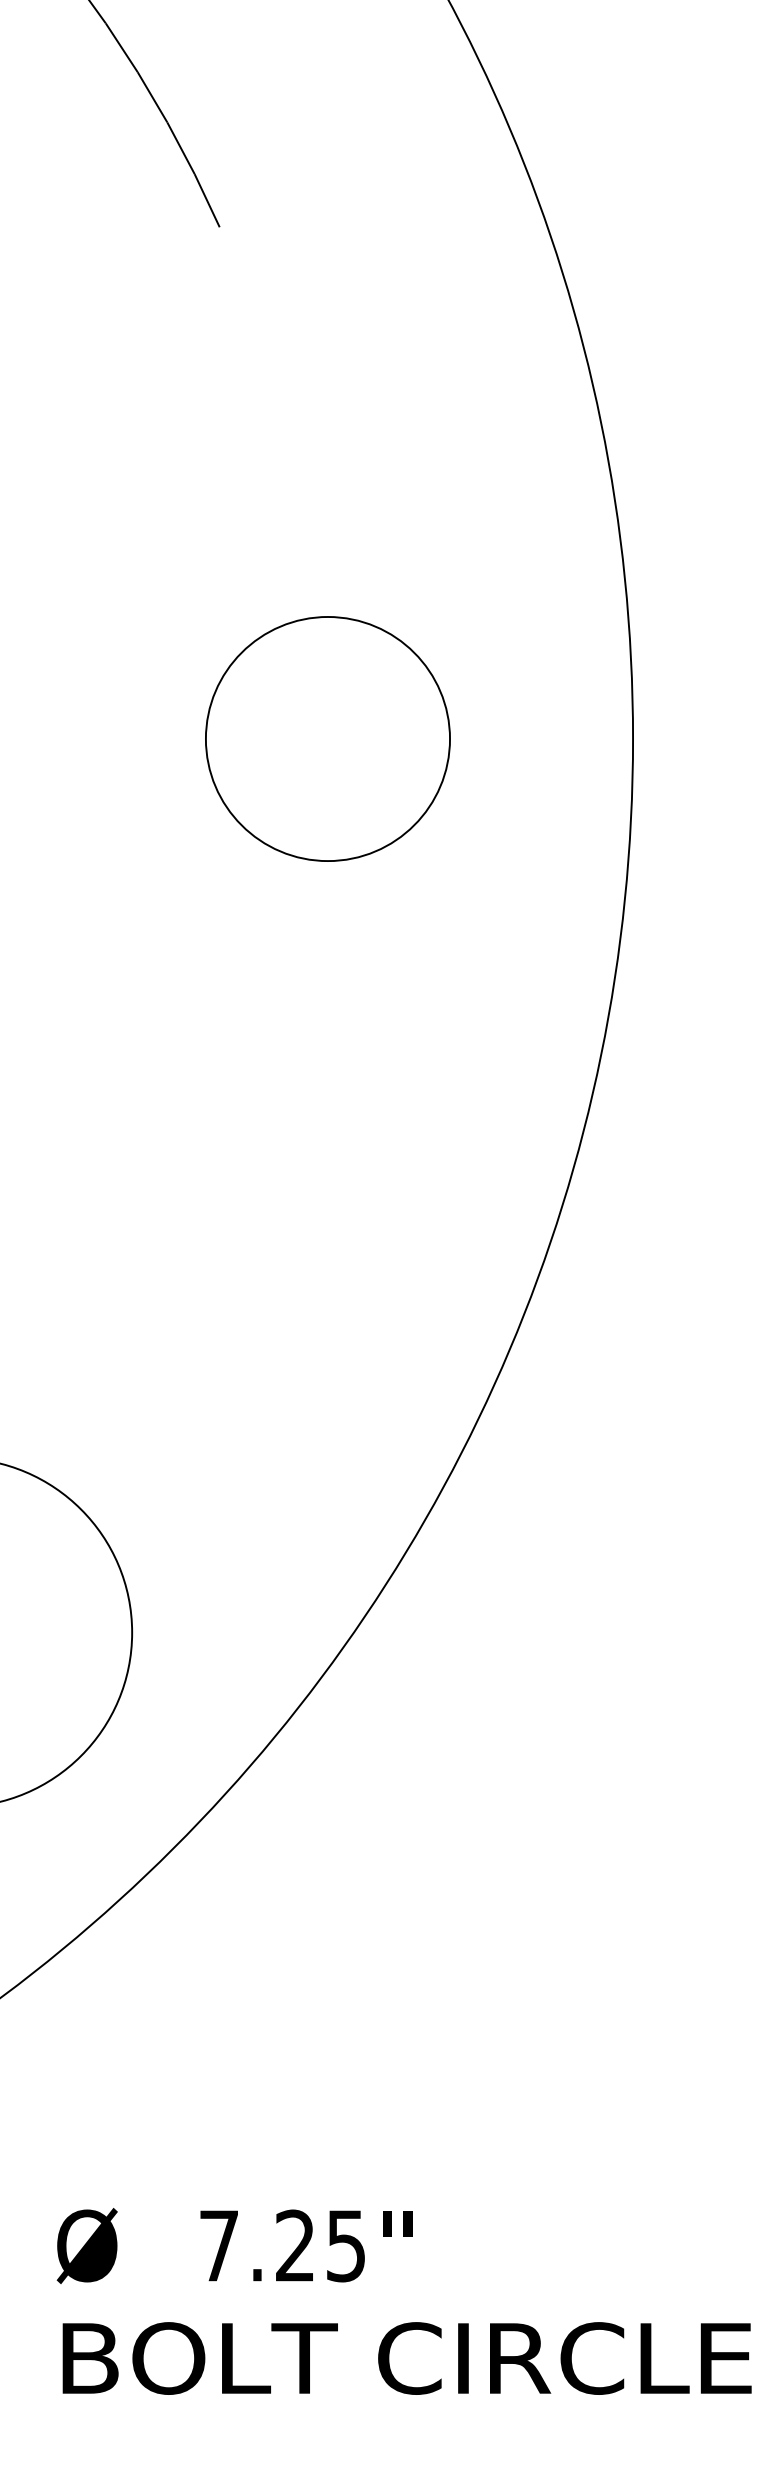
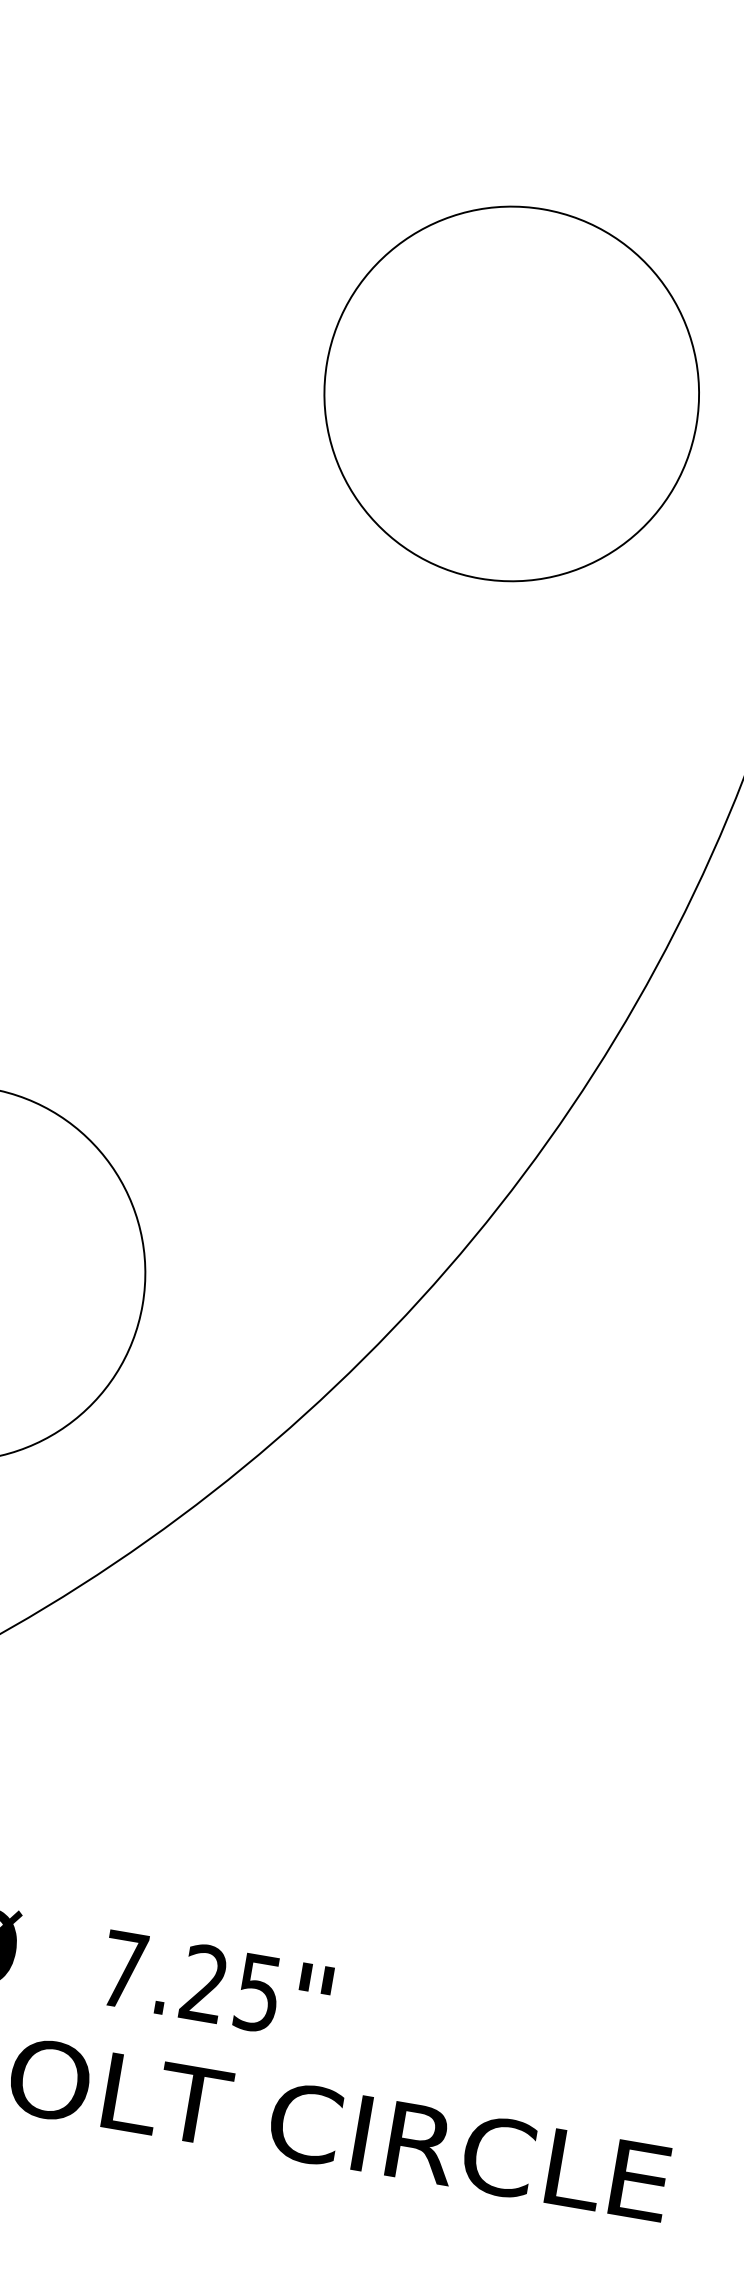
circle: (327, 738) -> (511, 393), size x1.43

